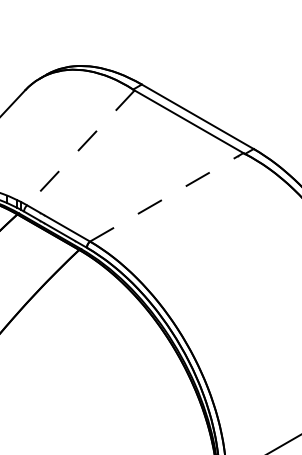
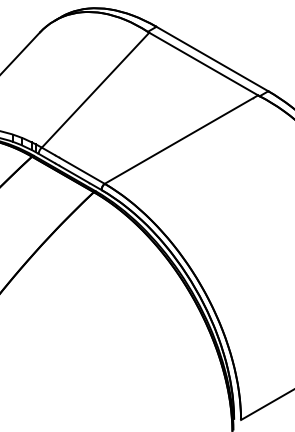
line: (80, 147) -> (95, 89), dashed -> solid
line: (166, 197) -> (181, 139), dashed -> solid

